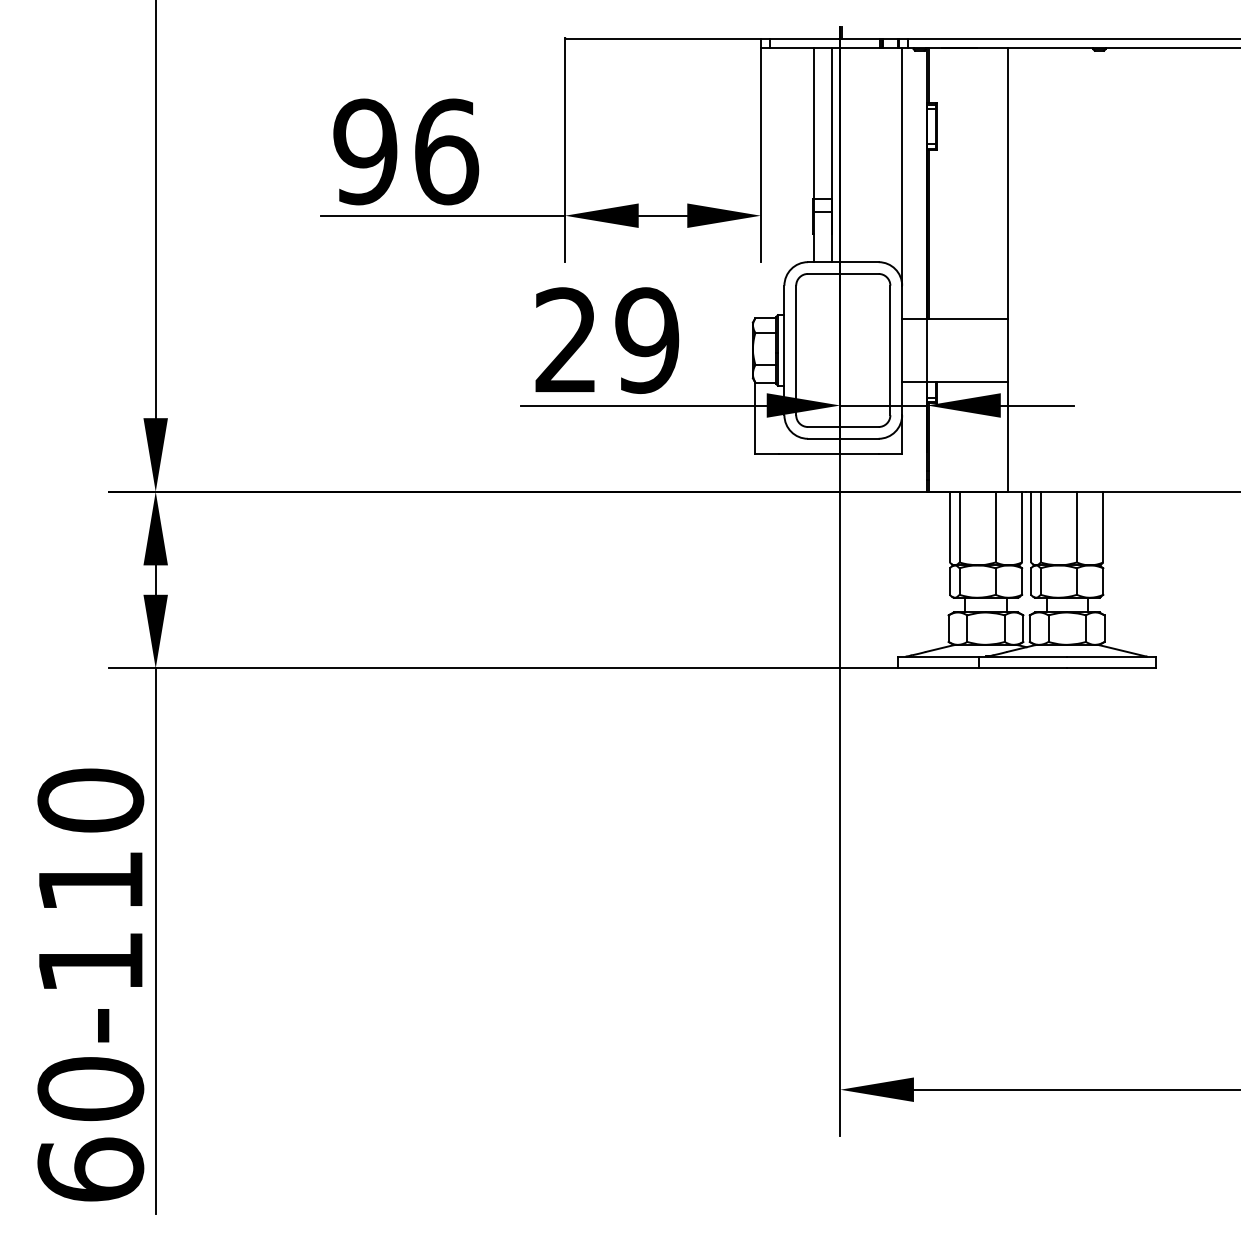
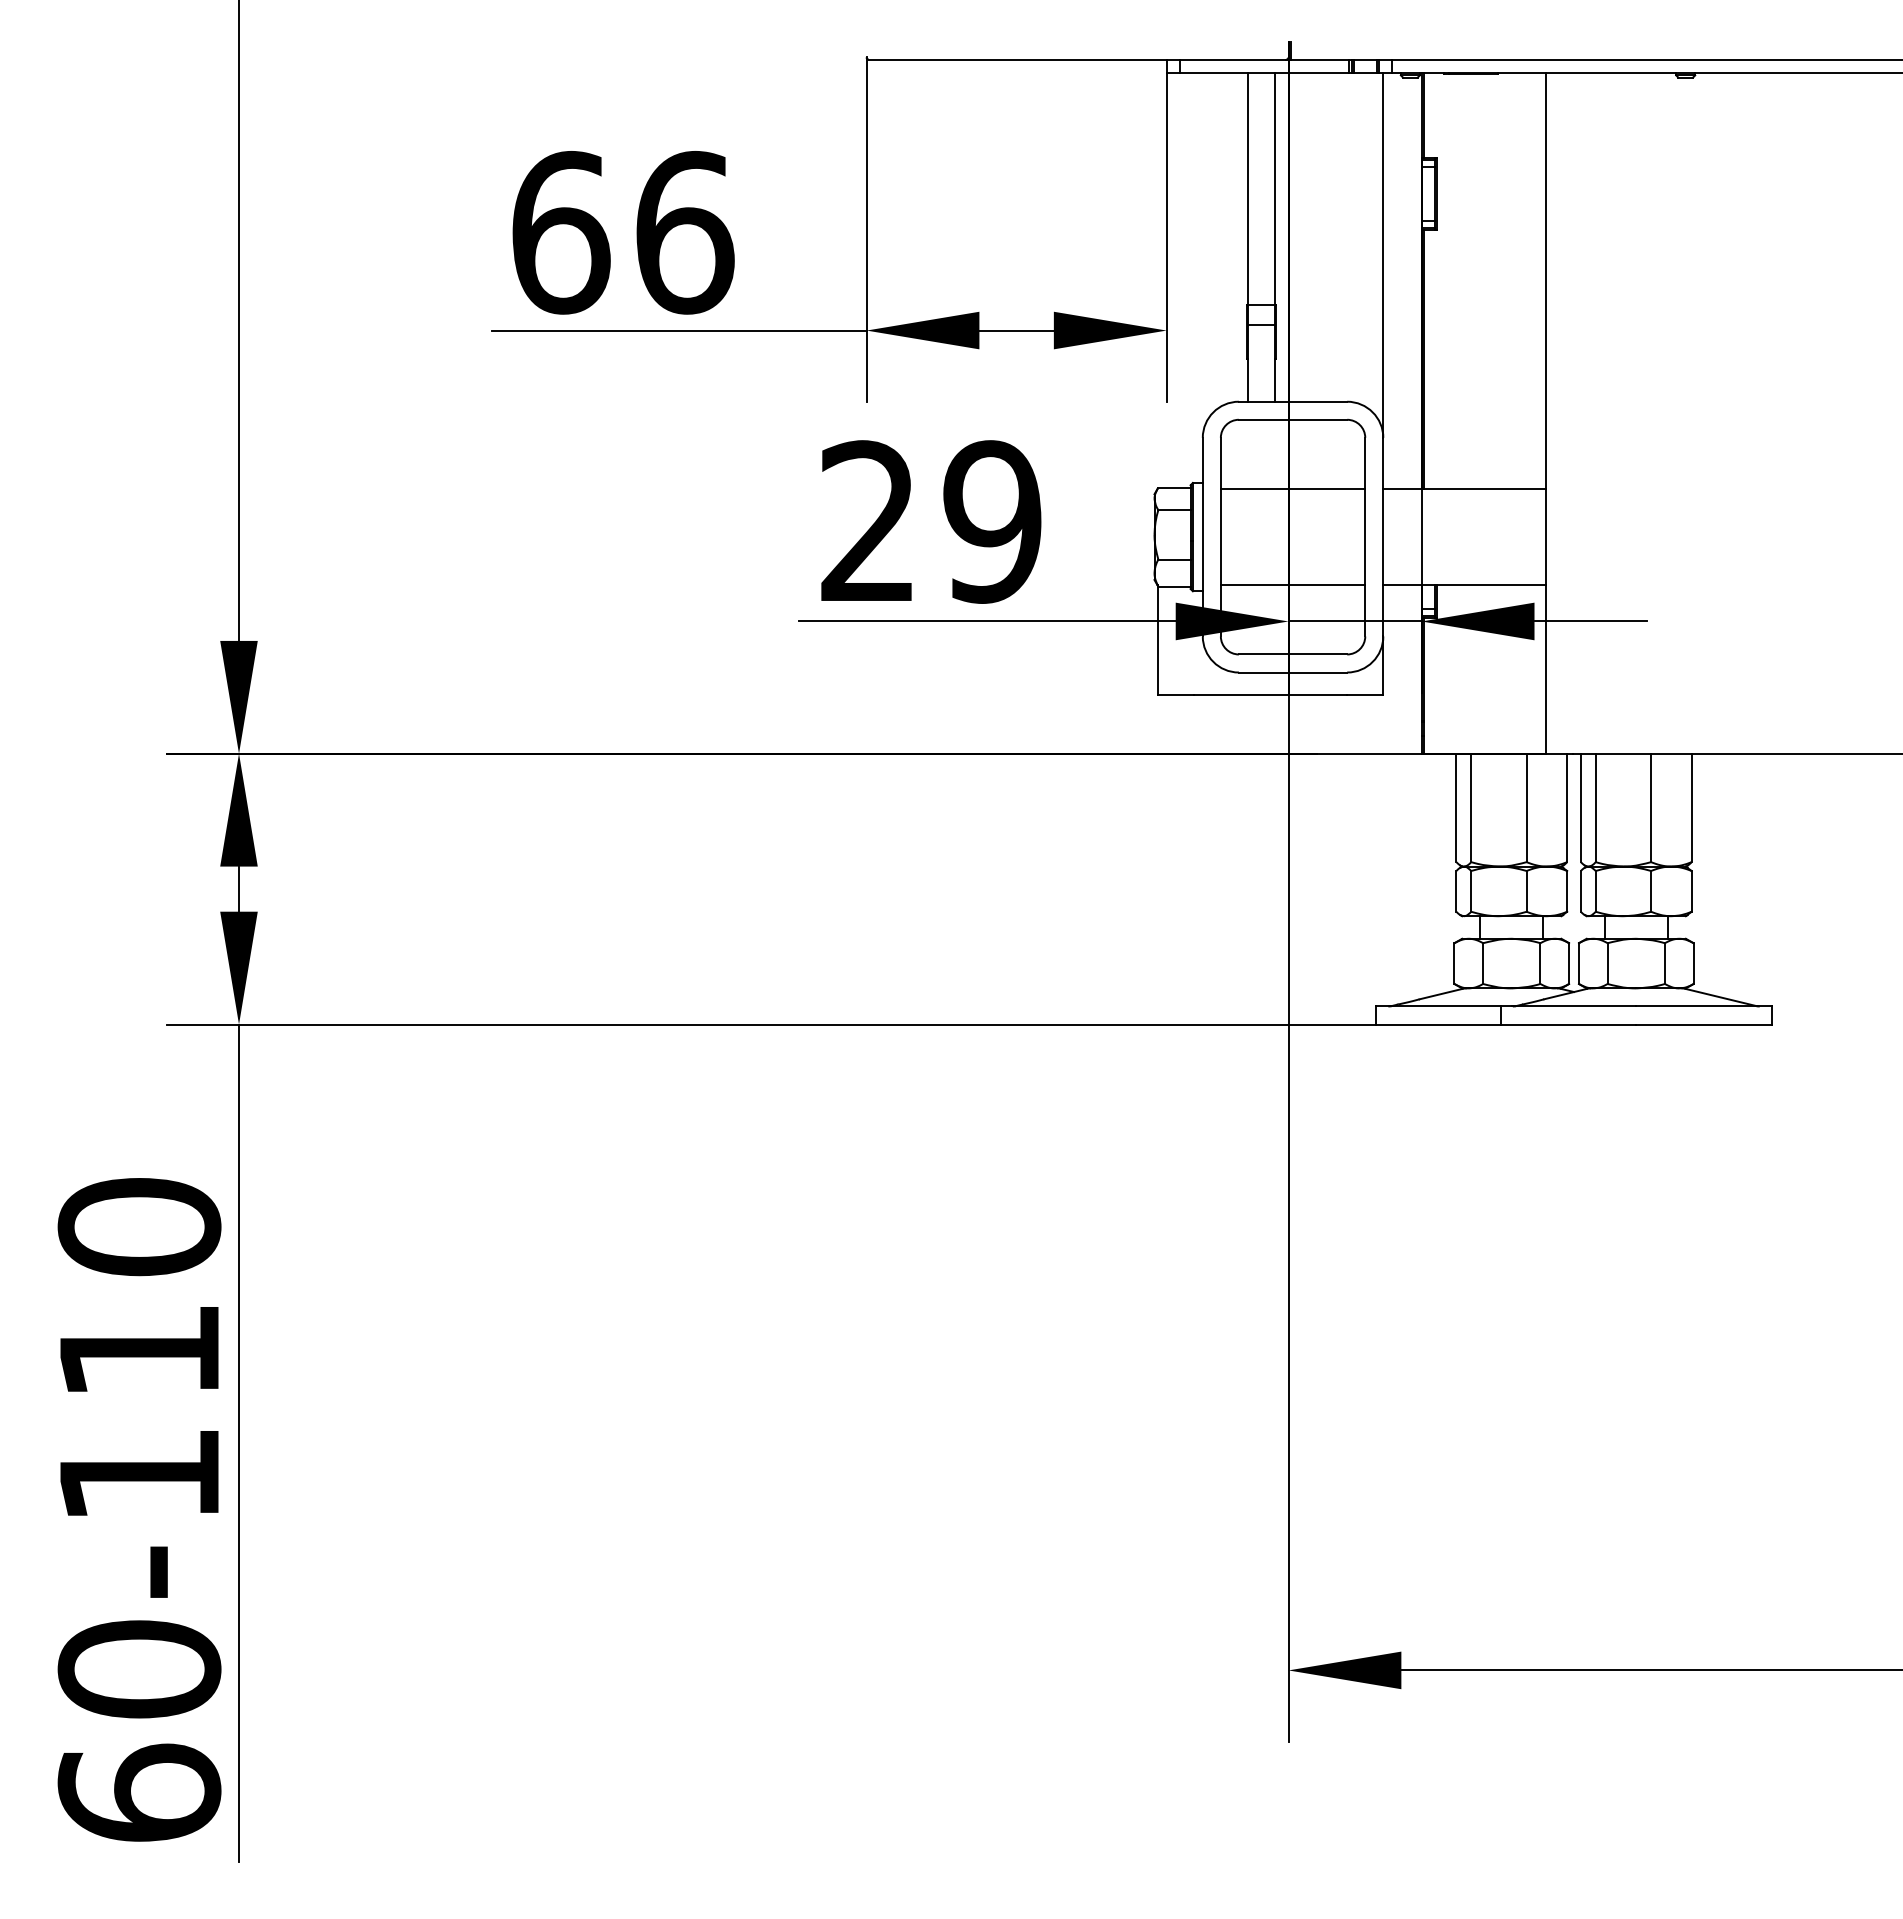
text: (365, 151) -> (560, 232), 96 -> 66
line: (843, 319) -> (1293, 489), added
line: (843, 381) -> (1293, 584), added

